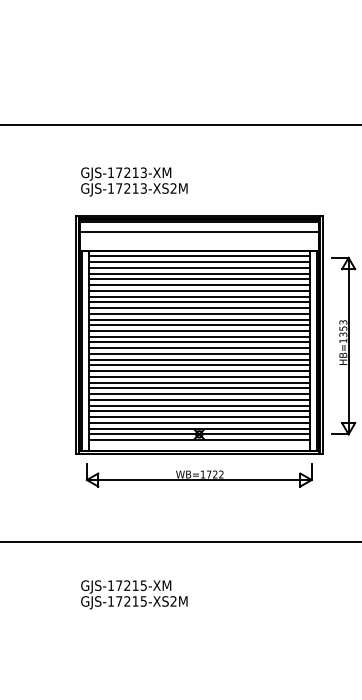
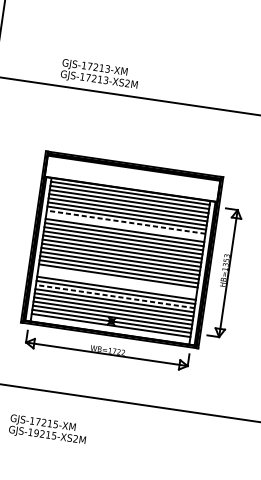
text: (134, 181) -> (100, 74), moved
line: (199, 232) -> (133, 176), removed
line: (198, 296) -> (125, 222), solid -> dashed
line: (199, 302) -> (125, 226), removed
line: (199, 376) -> (117, 279), removed
line: (199, 382) -> (117, 284), removed
line: (198, 399) -> (114, 296), solid -> dashed
text: (119, 601) -> (36, 433), GJS-17215-XS2M -> GJS-19215-XS2M

